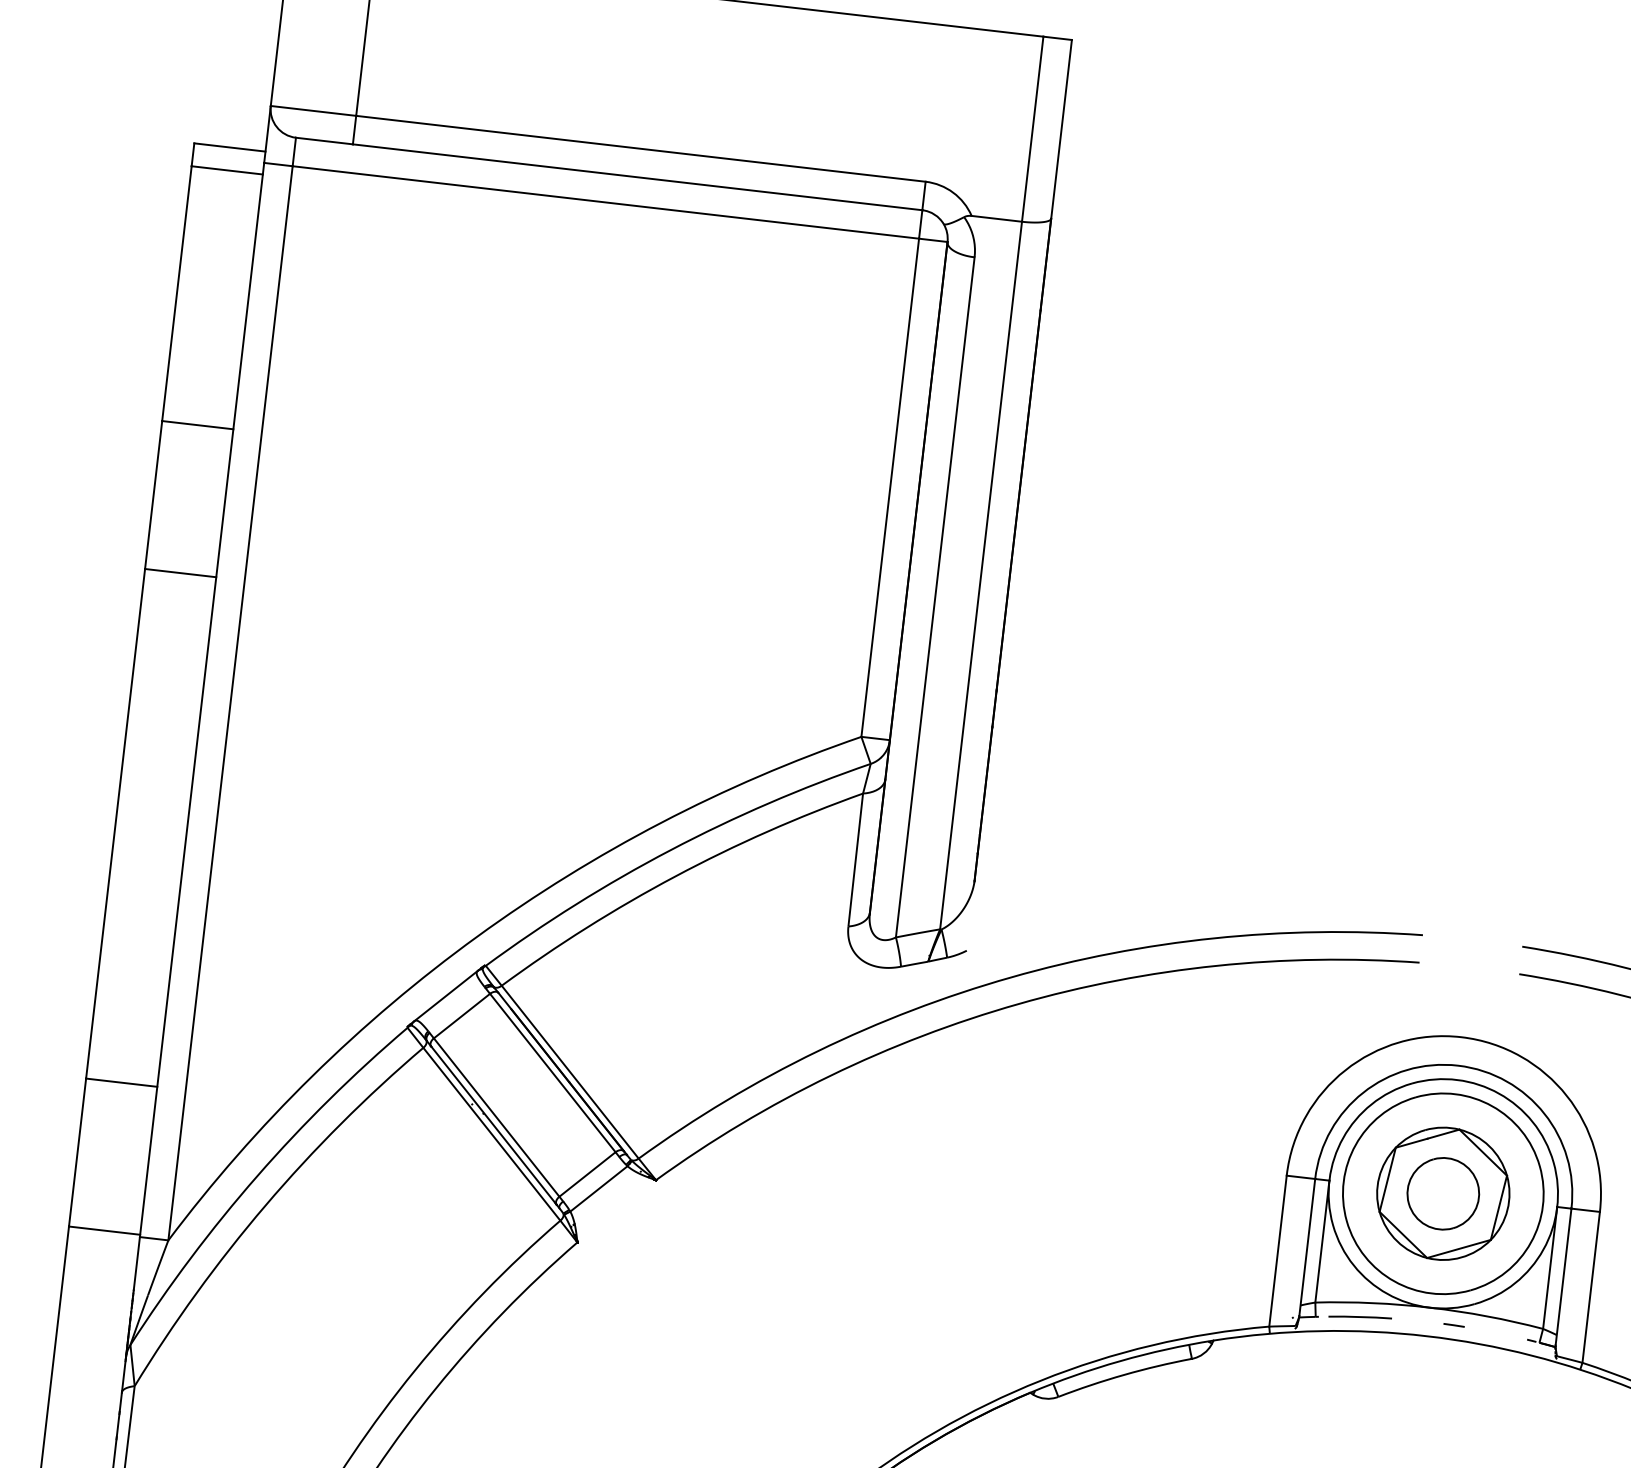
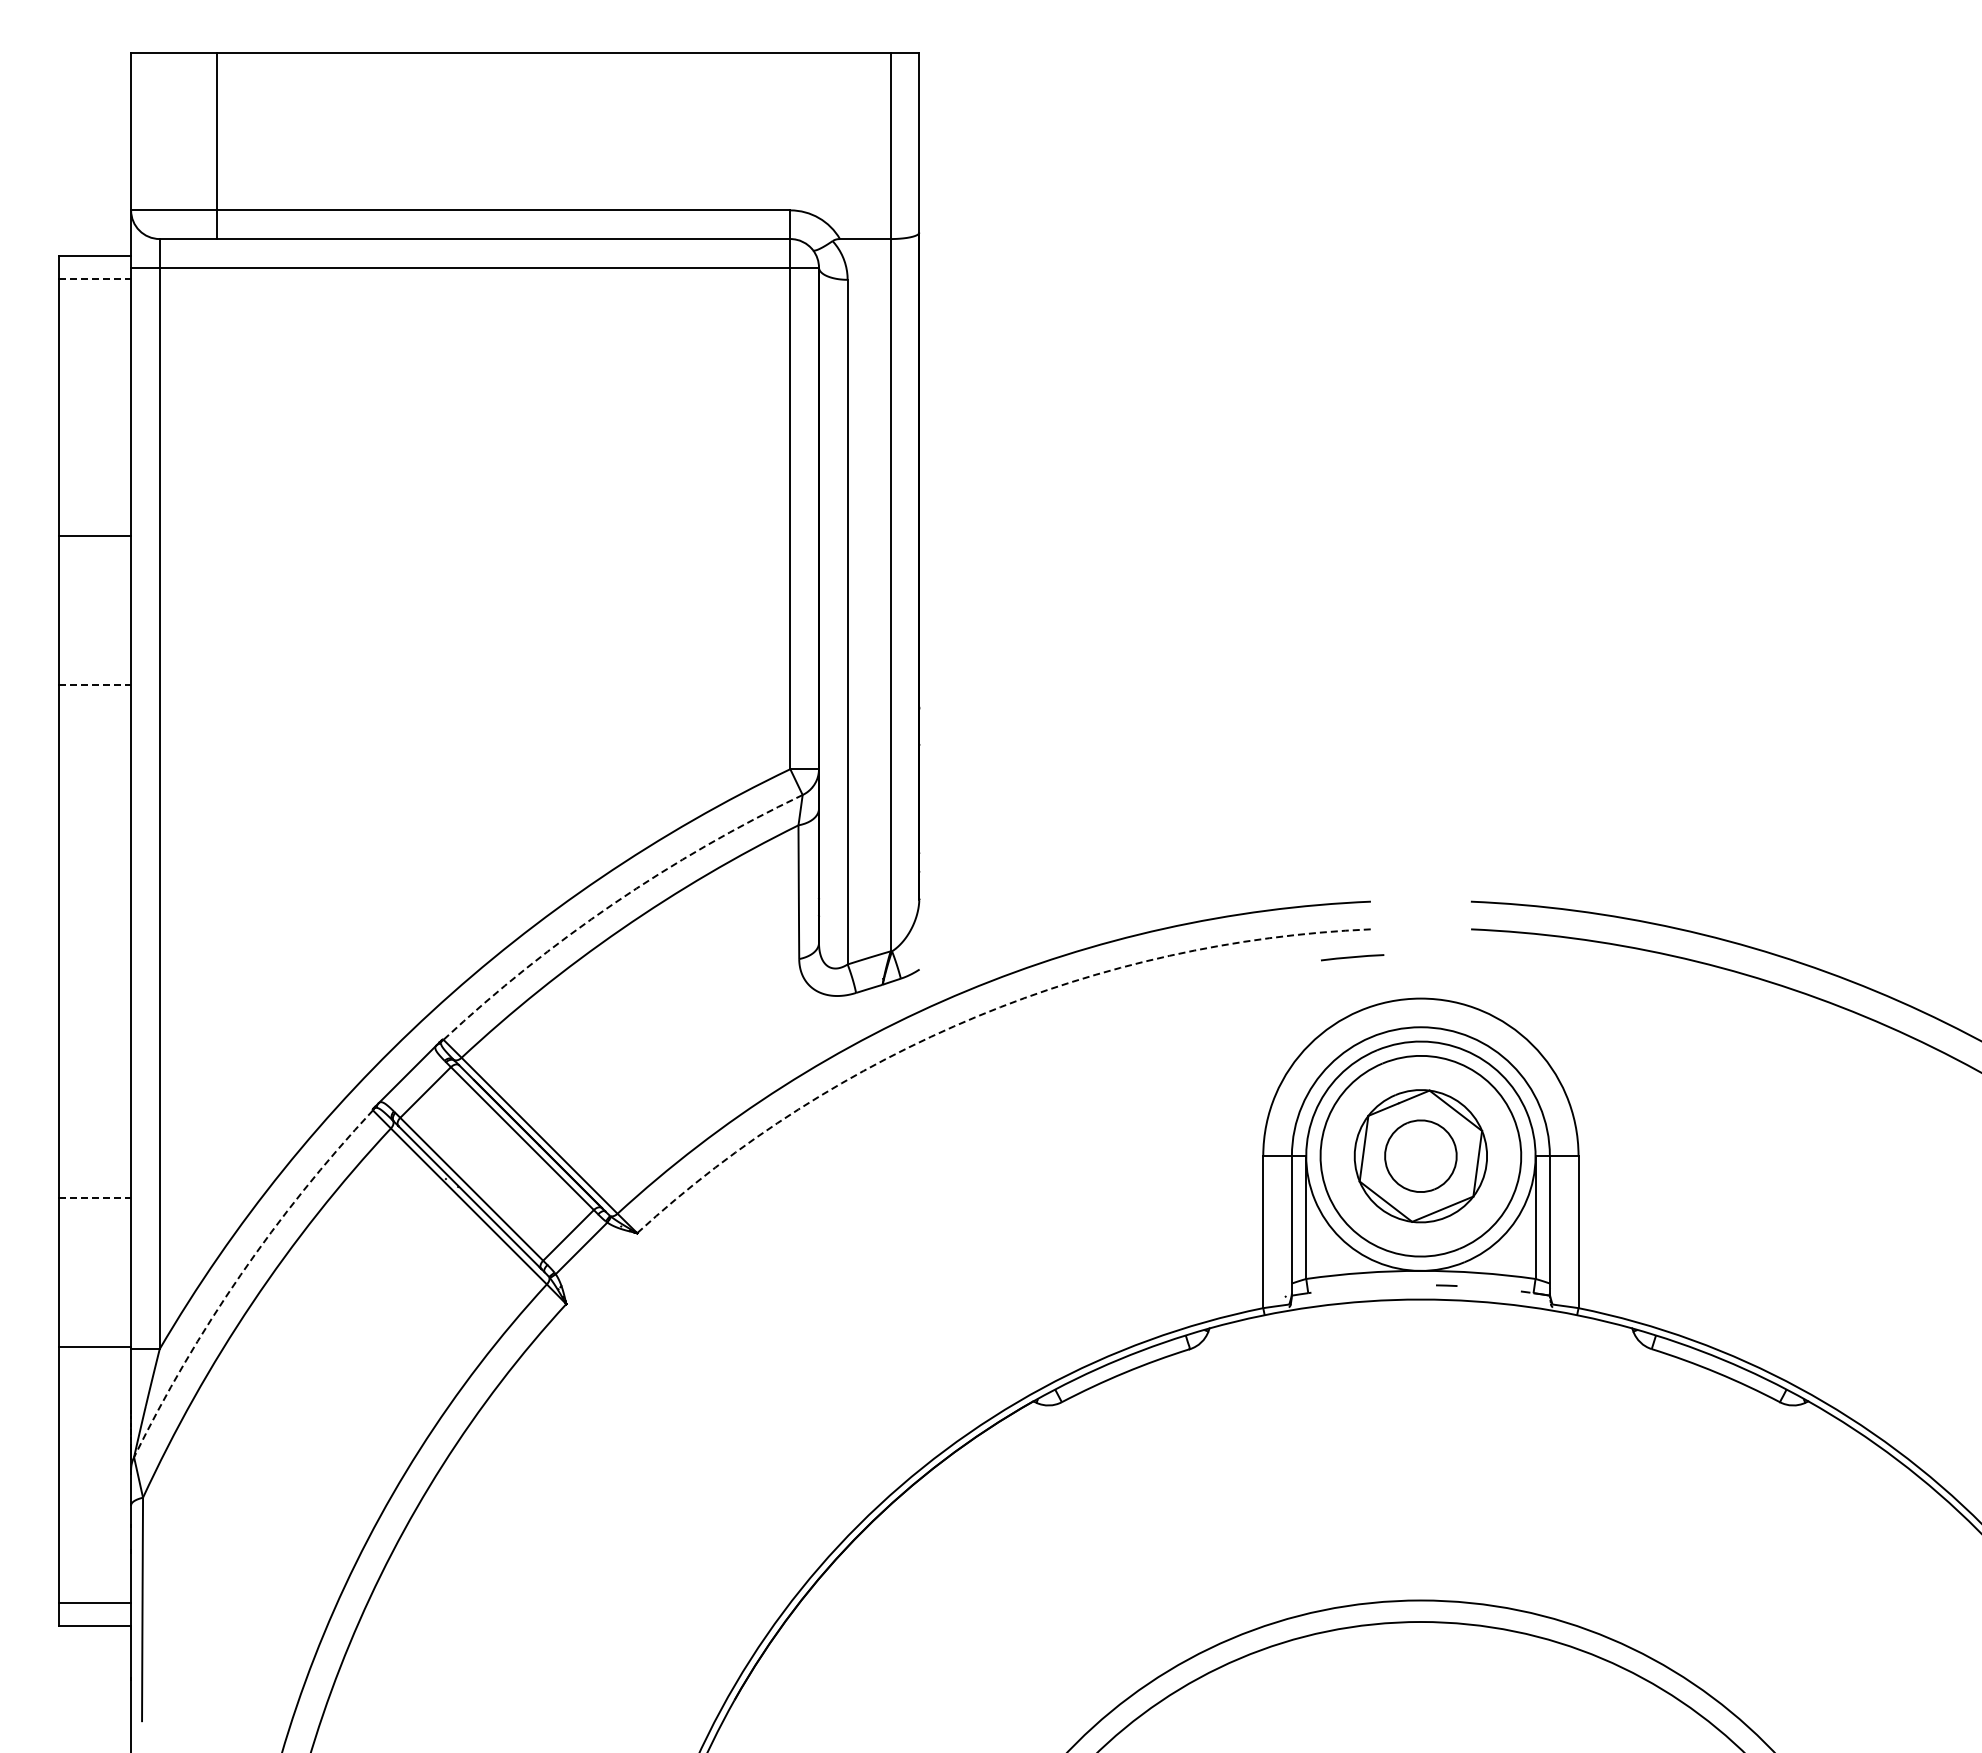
line: (227, 170) -> (95, 279), solid -> dashed
line: (180, 572) -> (95, 684), solid -> dashed
arc: (670, 849) -> (613, 903), solid -> dashed
arc: (1018, 1004) -> (977, 1016), solid -> dashed
line: (121, 1082) -> (95, 1197), solid -> dashed
arc: (257, 1176) -> (240, 1275), solid -> dashed
line: (1360, 1317) -> (1352, 957), moved

